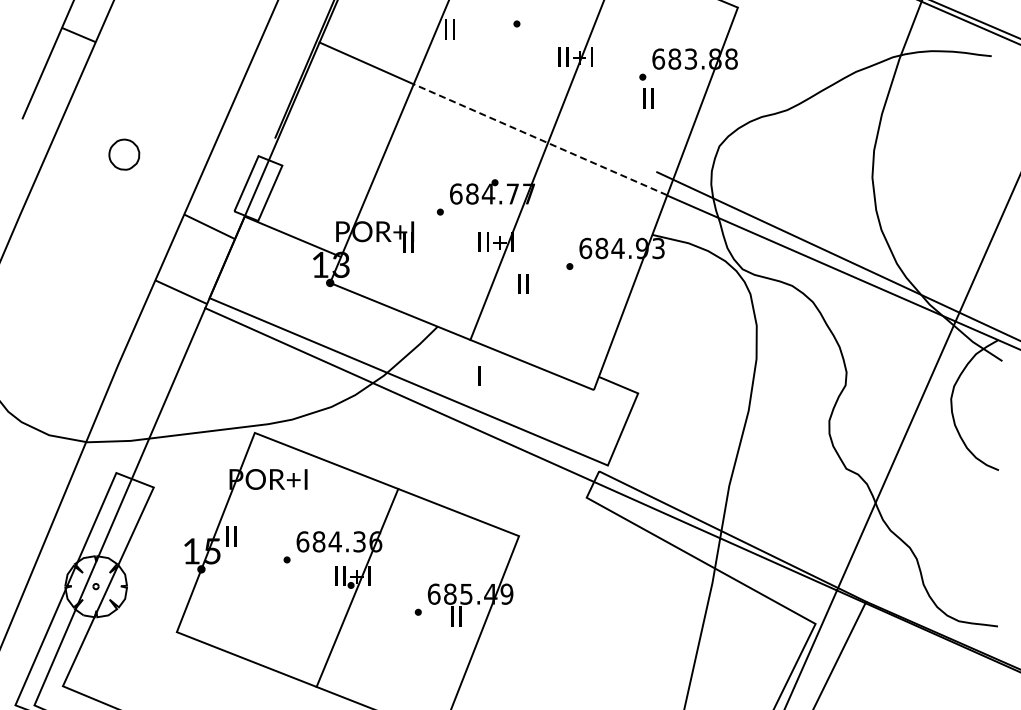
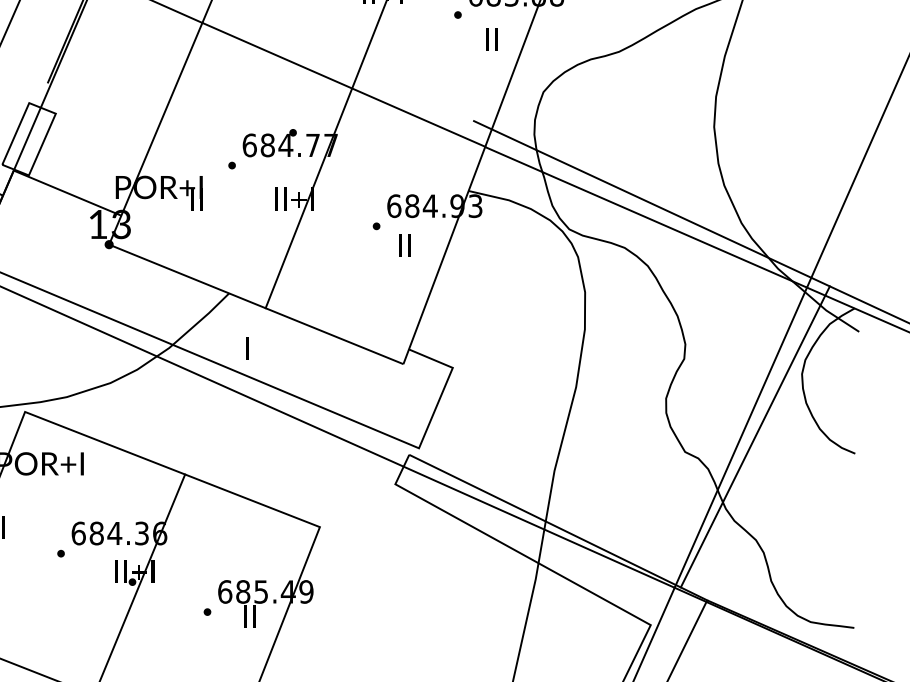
text: (648, 98) -> (492, 38), moved
line: (540, 139) -> (343, 84), dashed -> solid
text: (523, 283) -> (405, 245), moved
text: (479, 375) -> (247, 347), moved
line: (909, 455) -> (755, 437), added

